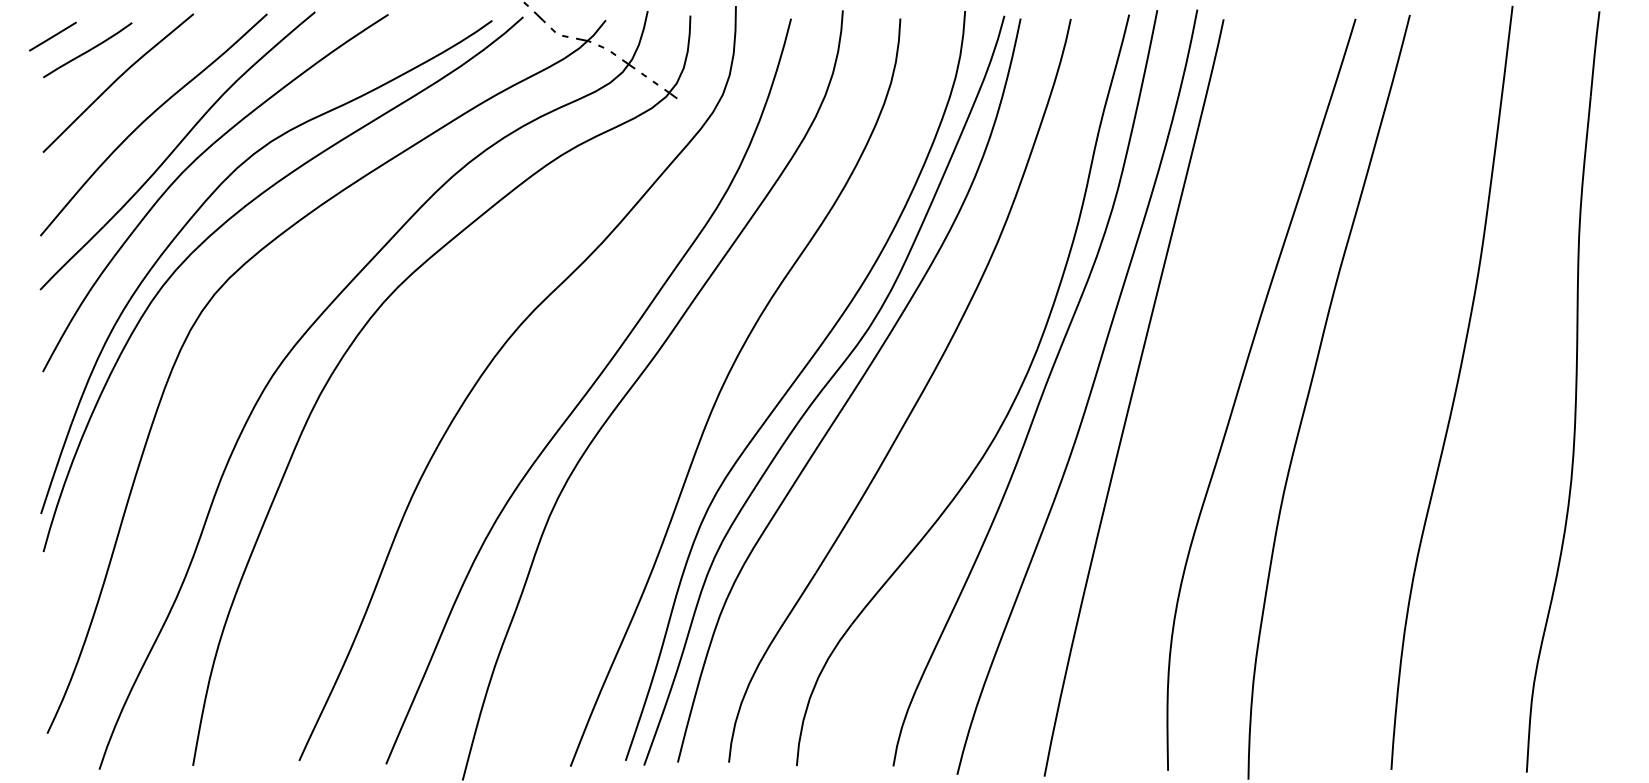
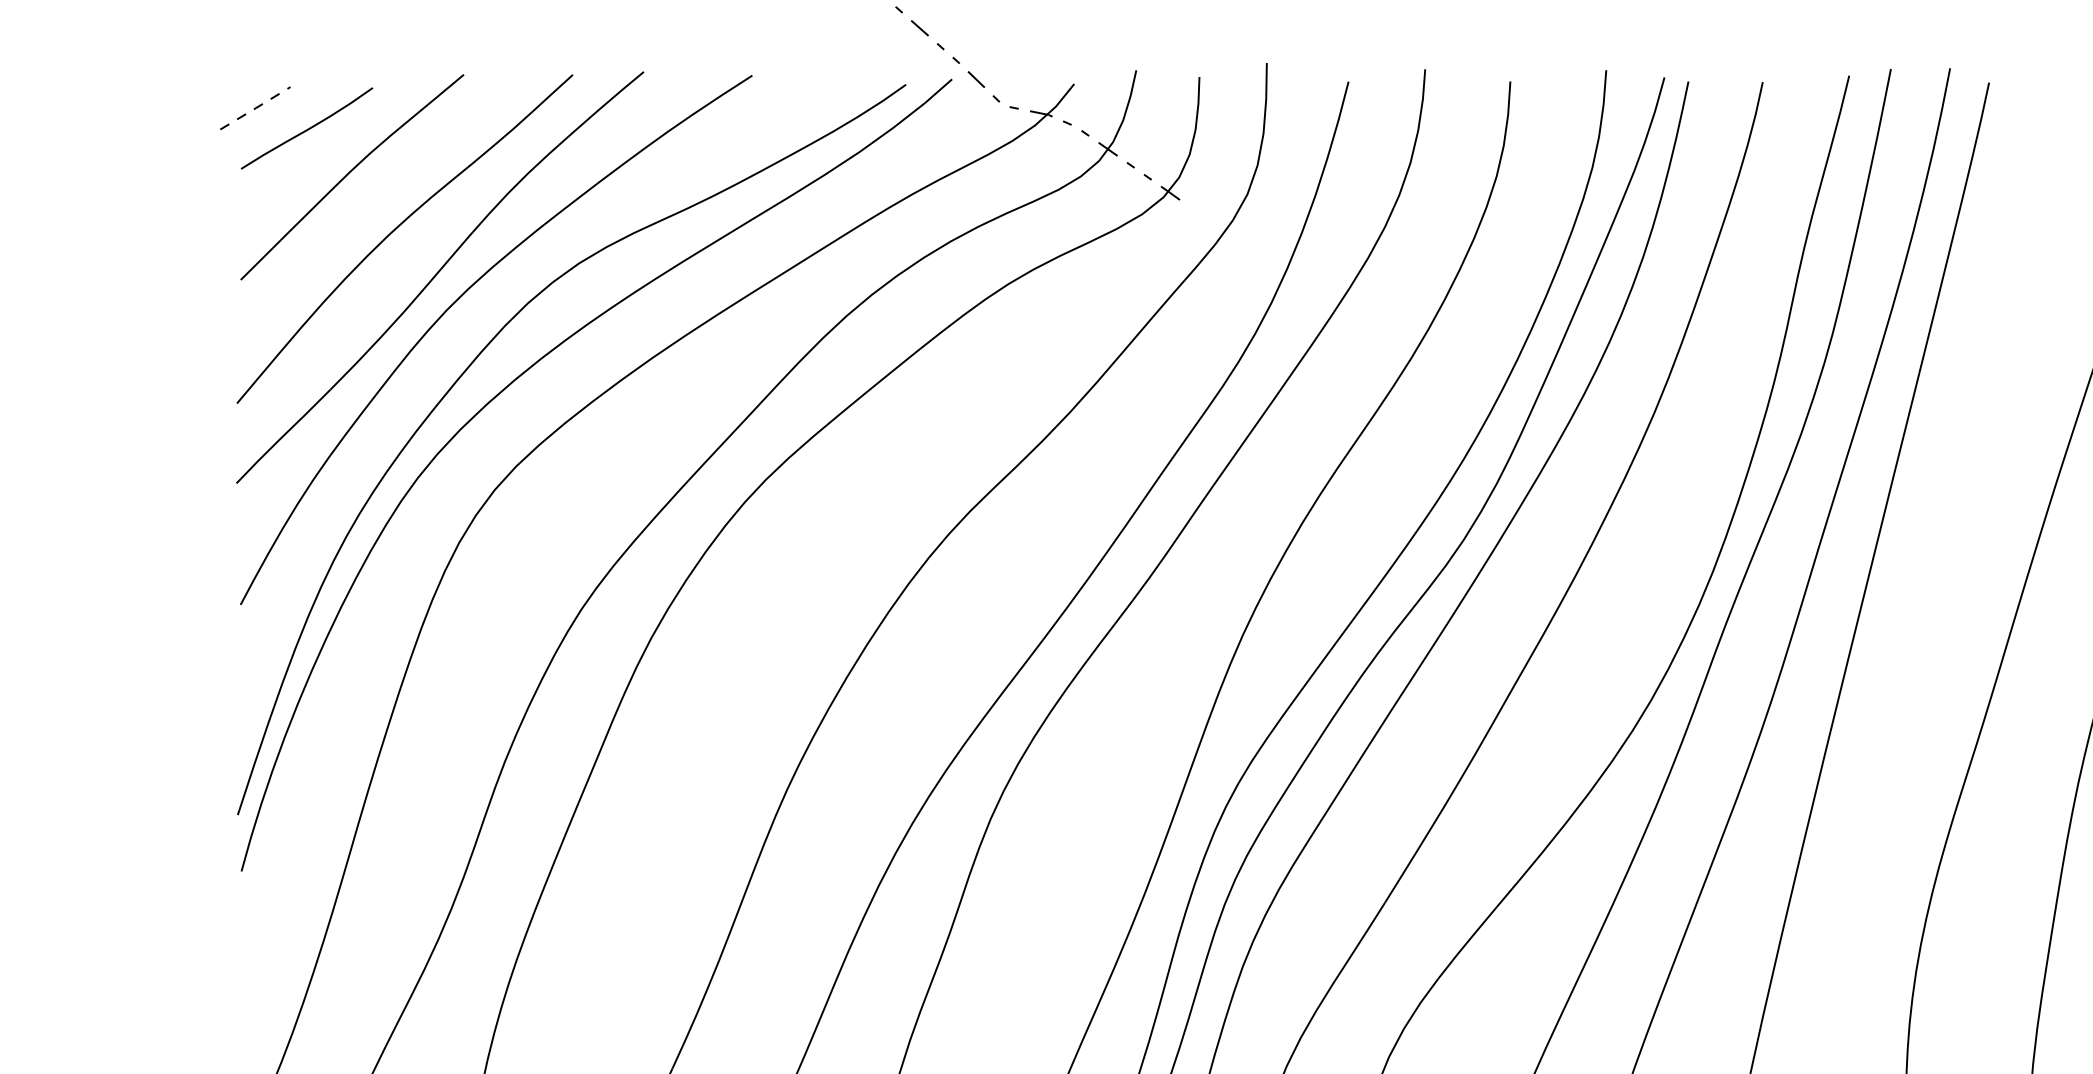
line: (53, 36) -> (256, 108), solid -> dashed

